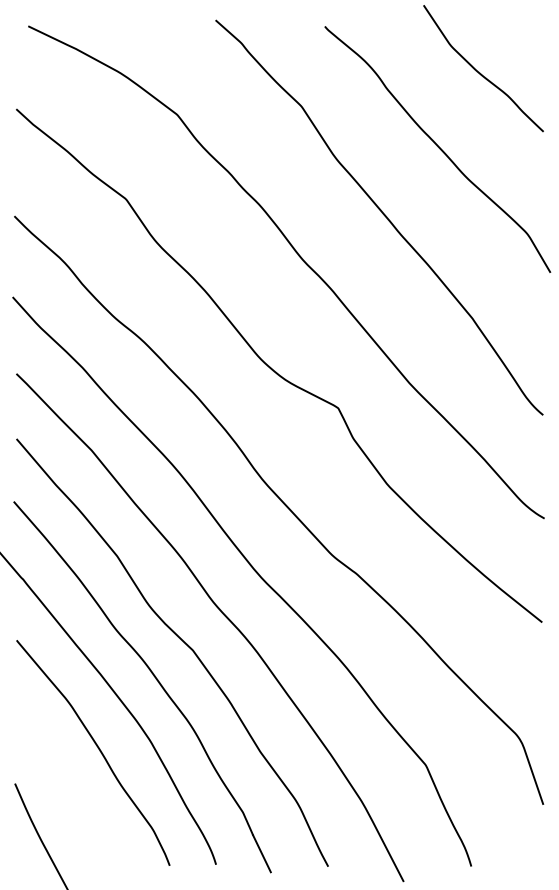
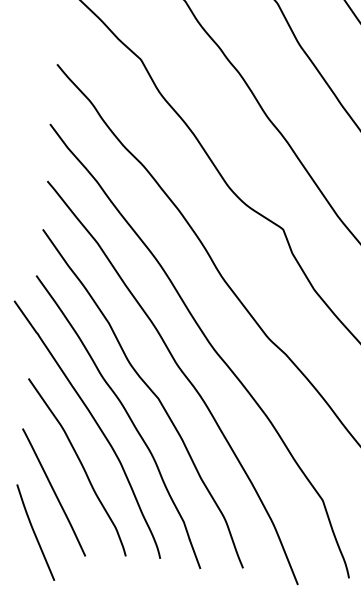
curve: (65, 789) -> (54, 492), added

